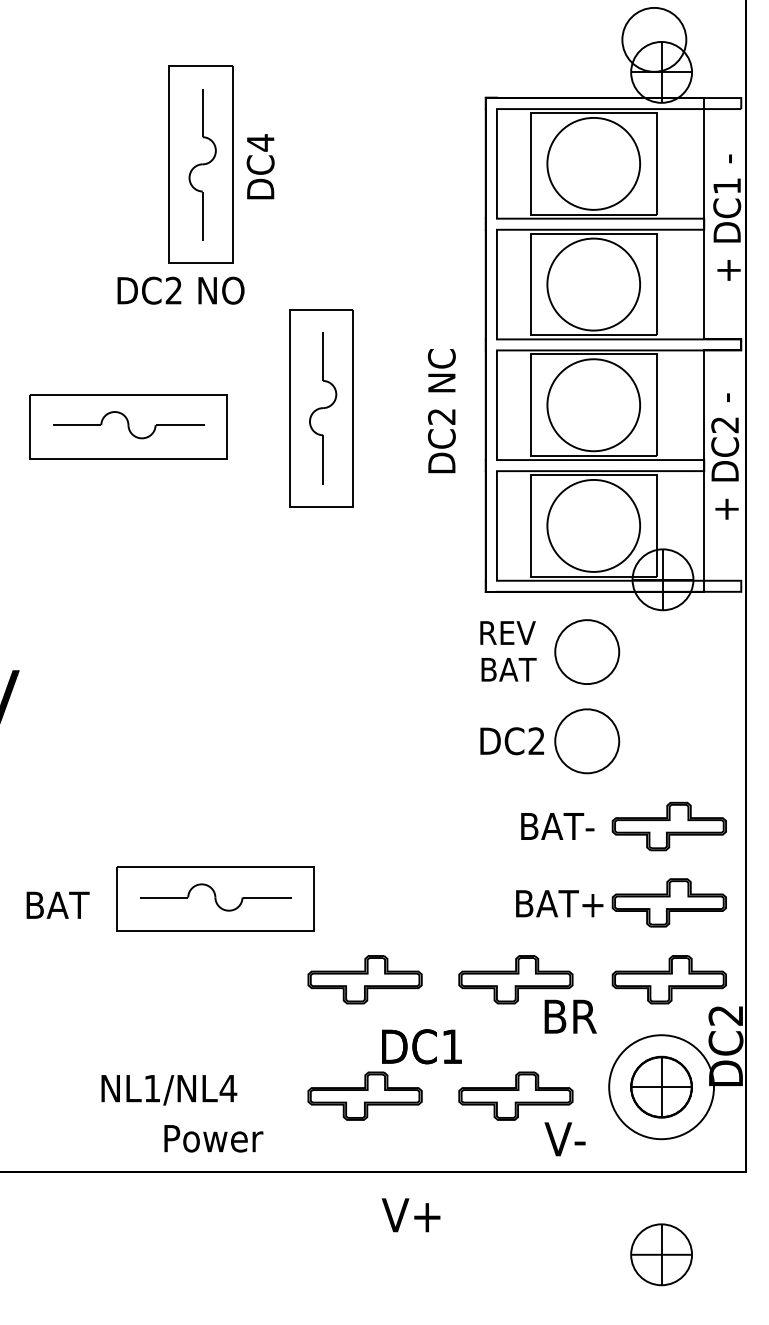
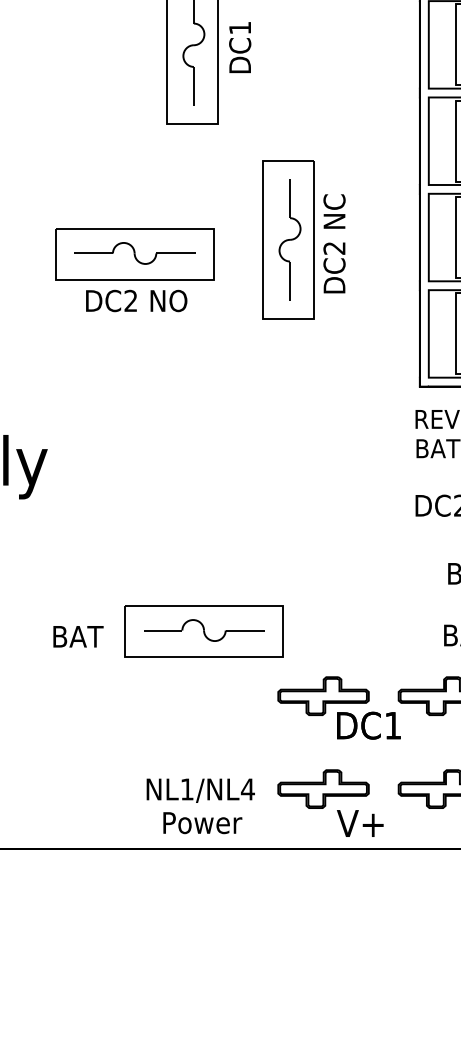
text: (260, 142) -> (240, 27), DC4 -> DC1
text: (180, 290) -> (136, 300), moved
text: (441, 411) -> (334, 244), moved
text: (421, 1046) -> (368, 725), moved
text: (169, 1090) -> (200, 790), moved
text: (410, 1215) -> (359, 823), moved

